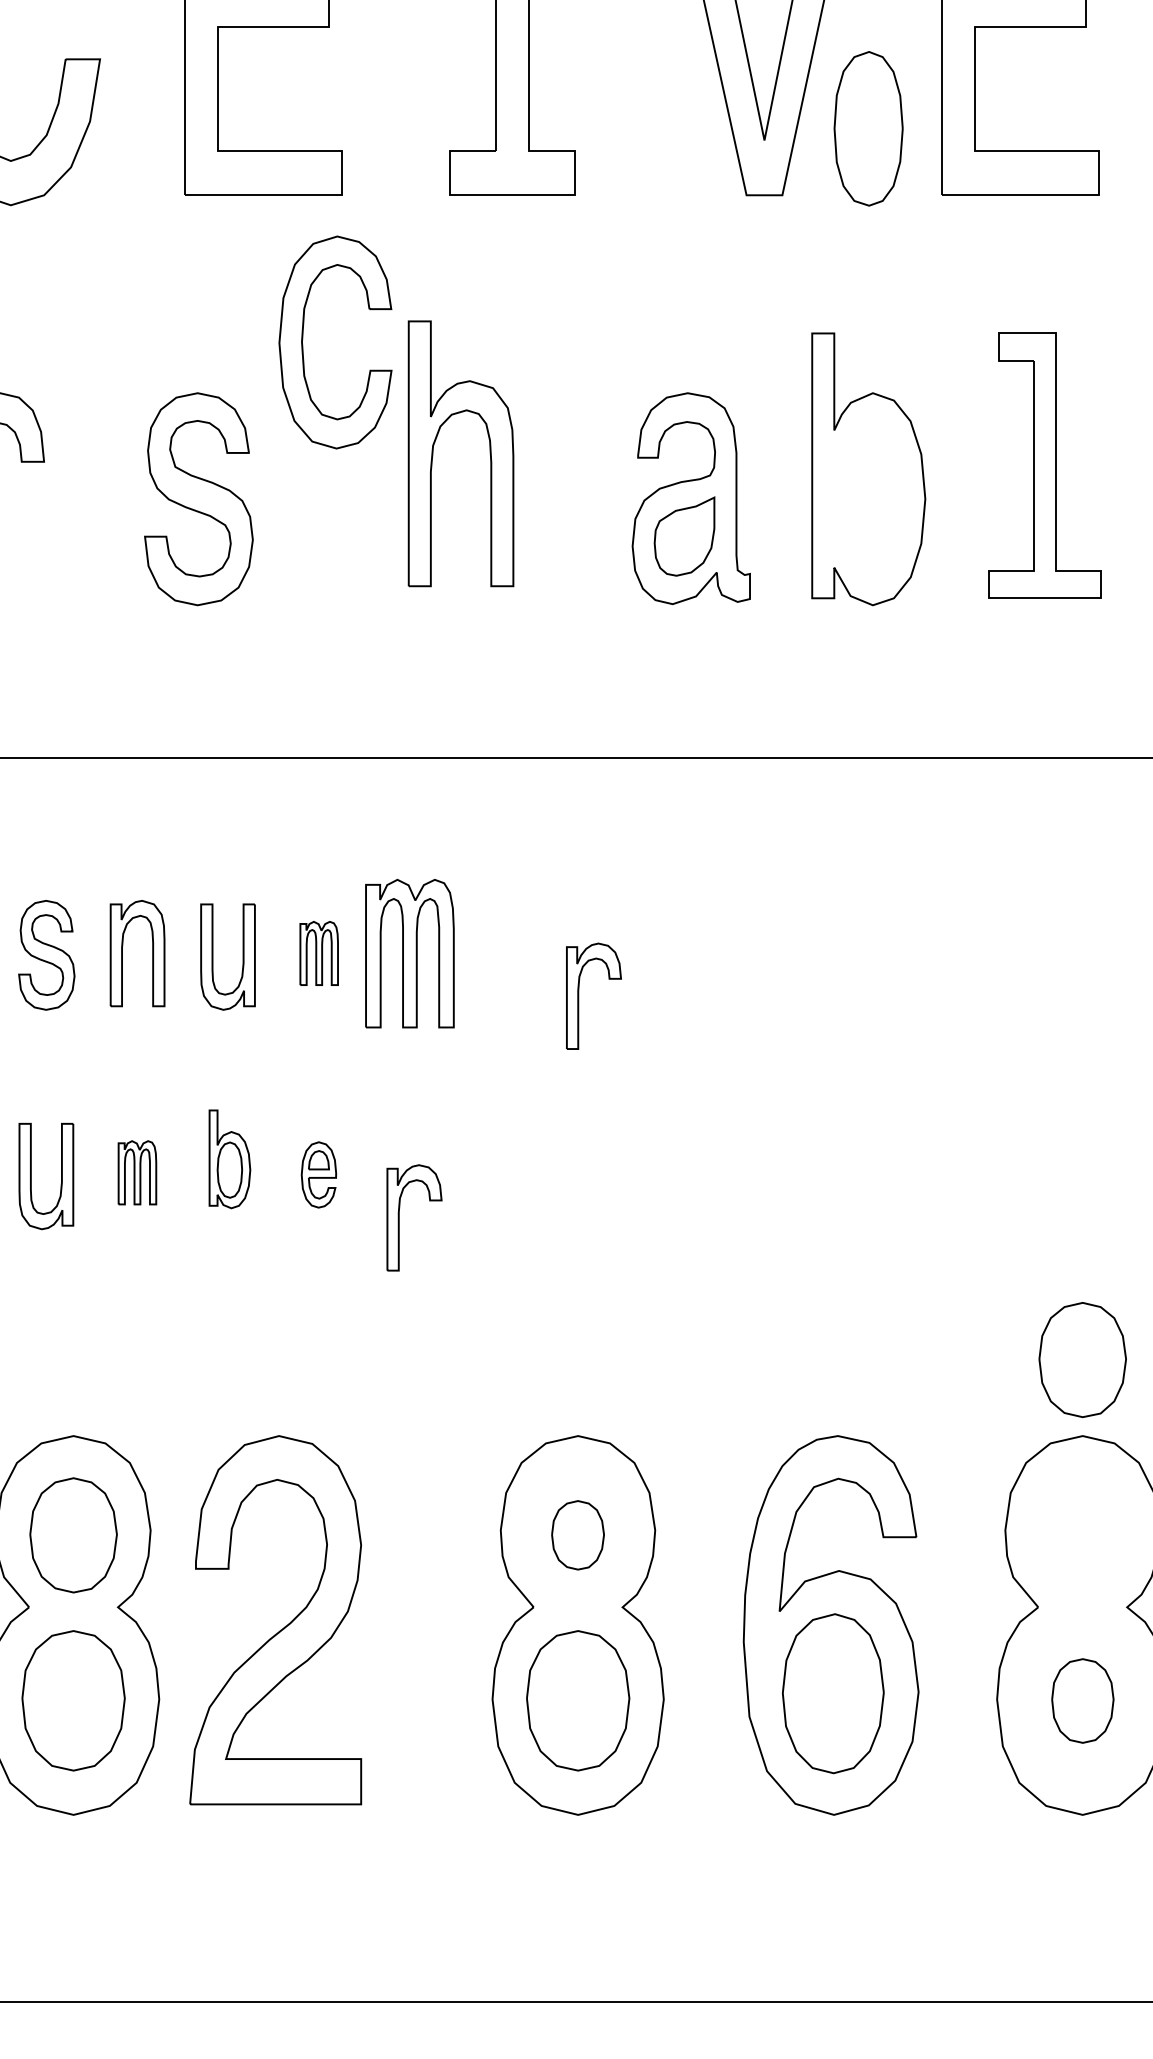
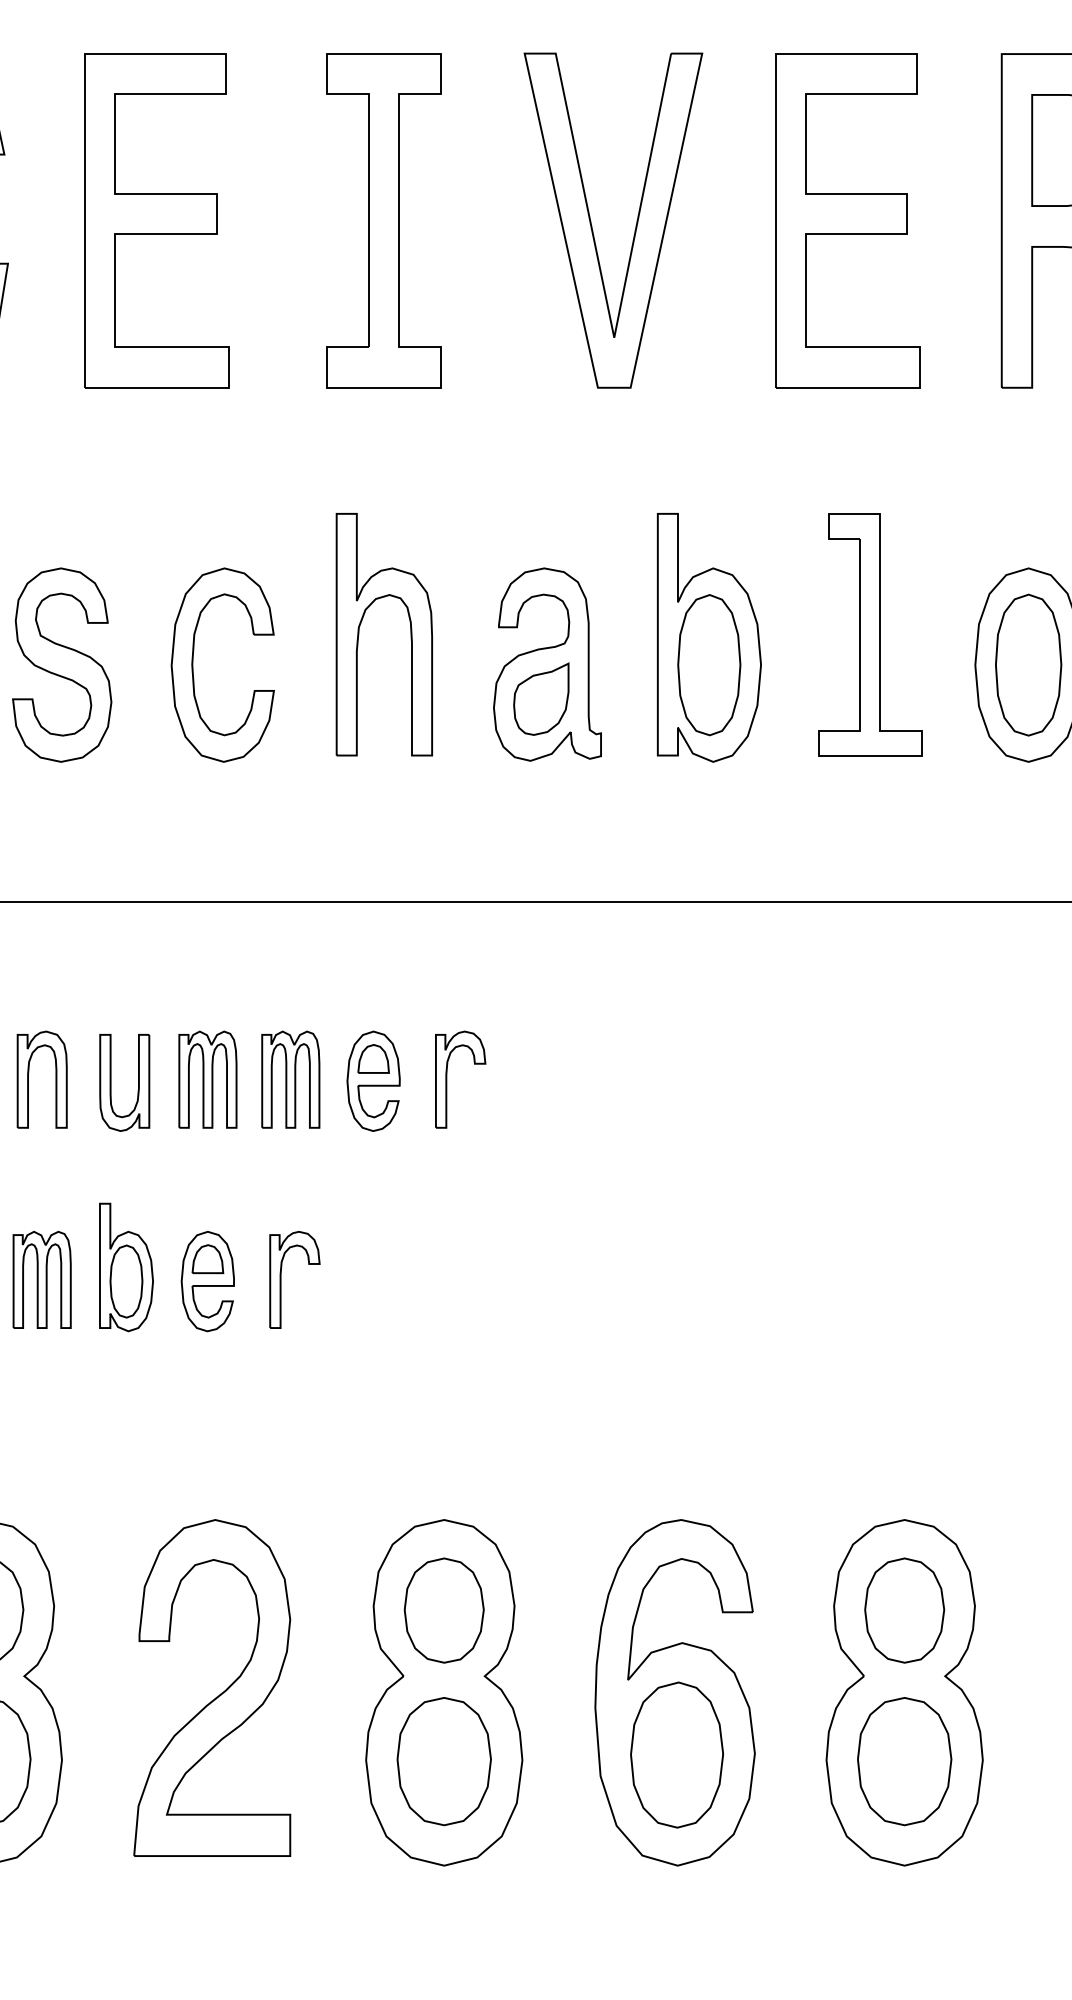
part: (868, 129) -> (709, 665), moved
part: (303, 341) -> (193, 664), moved
part: (433, 453) -> (359, 634), moved
part: (199, 498) -> (62, 664), moved
part: (318, 953) -> (207, 1079), size x1.67
part: (409, 953) -> (290, 1079), size x0.71
part: (500, 954) -> (373, 1080), added
part: (579, 996) -> (447, 1079), moved
part: (229, 1159) -> (126, 1267), size x1.43
part: (136, 1172) -> (41, 1279), size x1.67
part: (318, 1174) -> (207, 1281), size x1.67
part: (399, 1217) -> (281, 1279), moved
part: (1082, 1359) -> (904, 1610), moved
part: (577, 1535) -> (443, 1610), size x1.67
part: (280, 1629) -> (216, 1696), moved
part: (1082, 1700) -> (904, 1761), size x1.67

